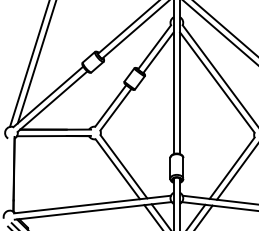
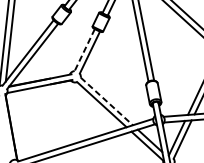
line: (110, 105) -> (84, 49), solid -> dashed
line: (124, 167) -> (107, 101), solid -> dashed

